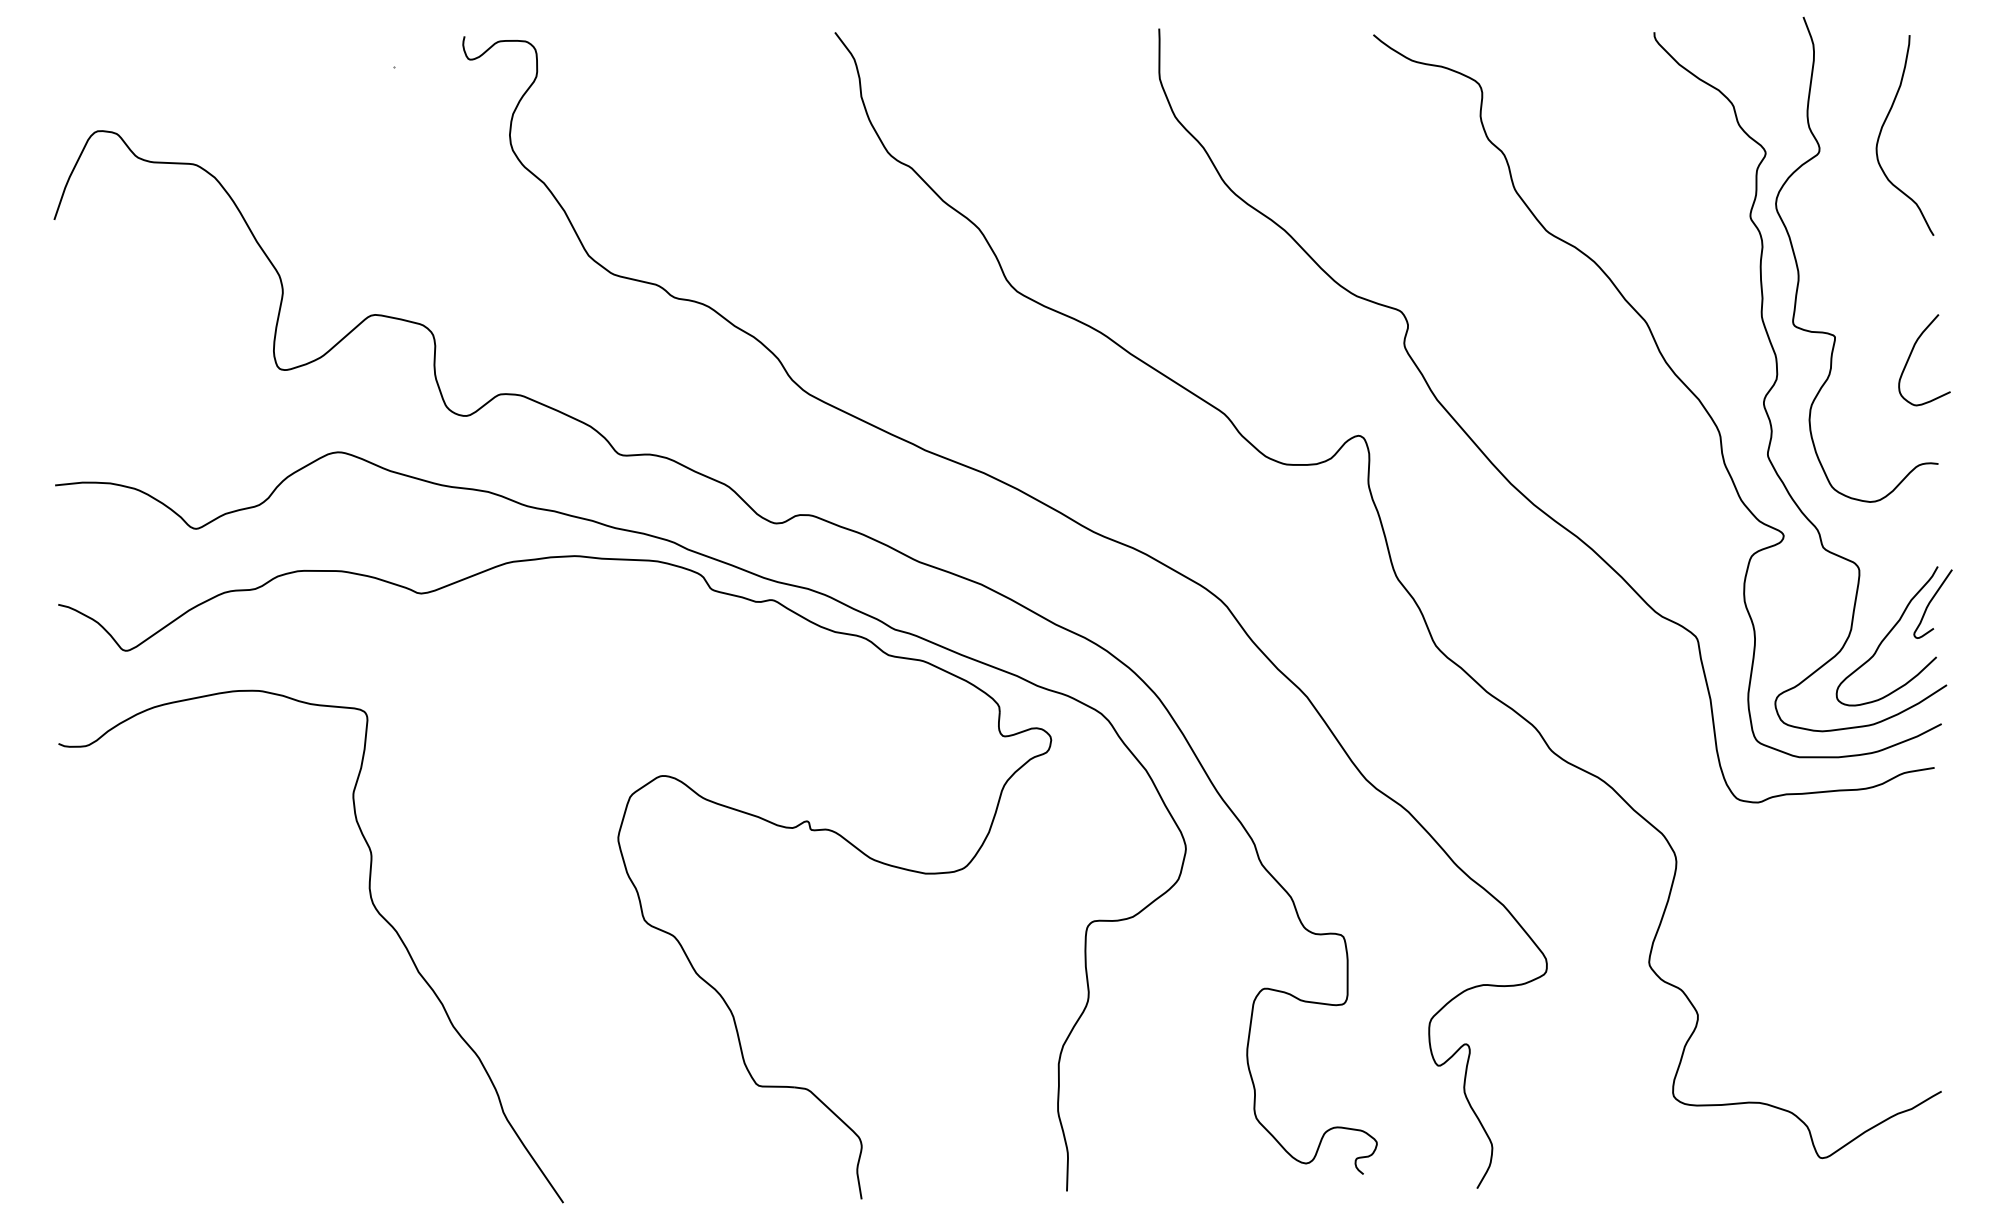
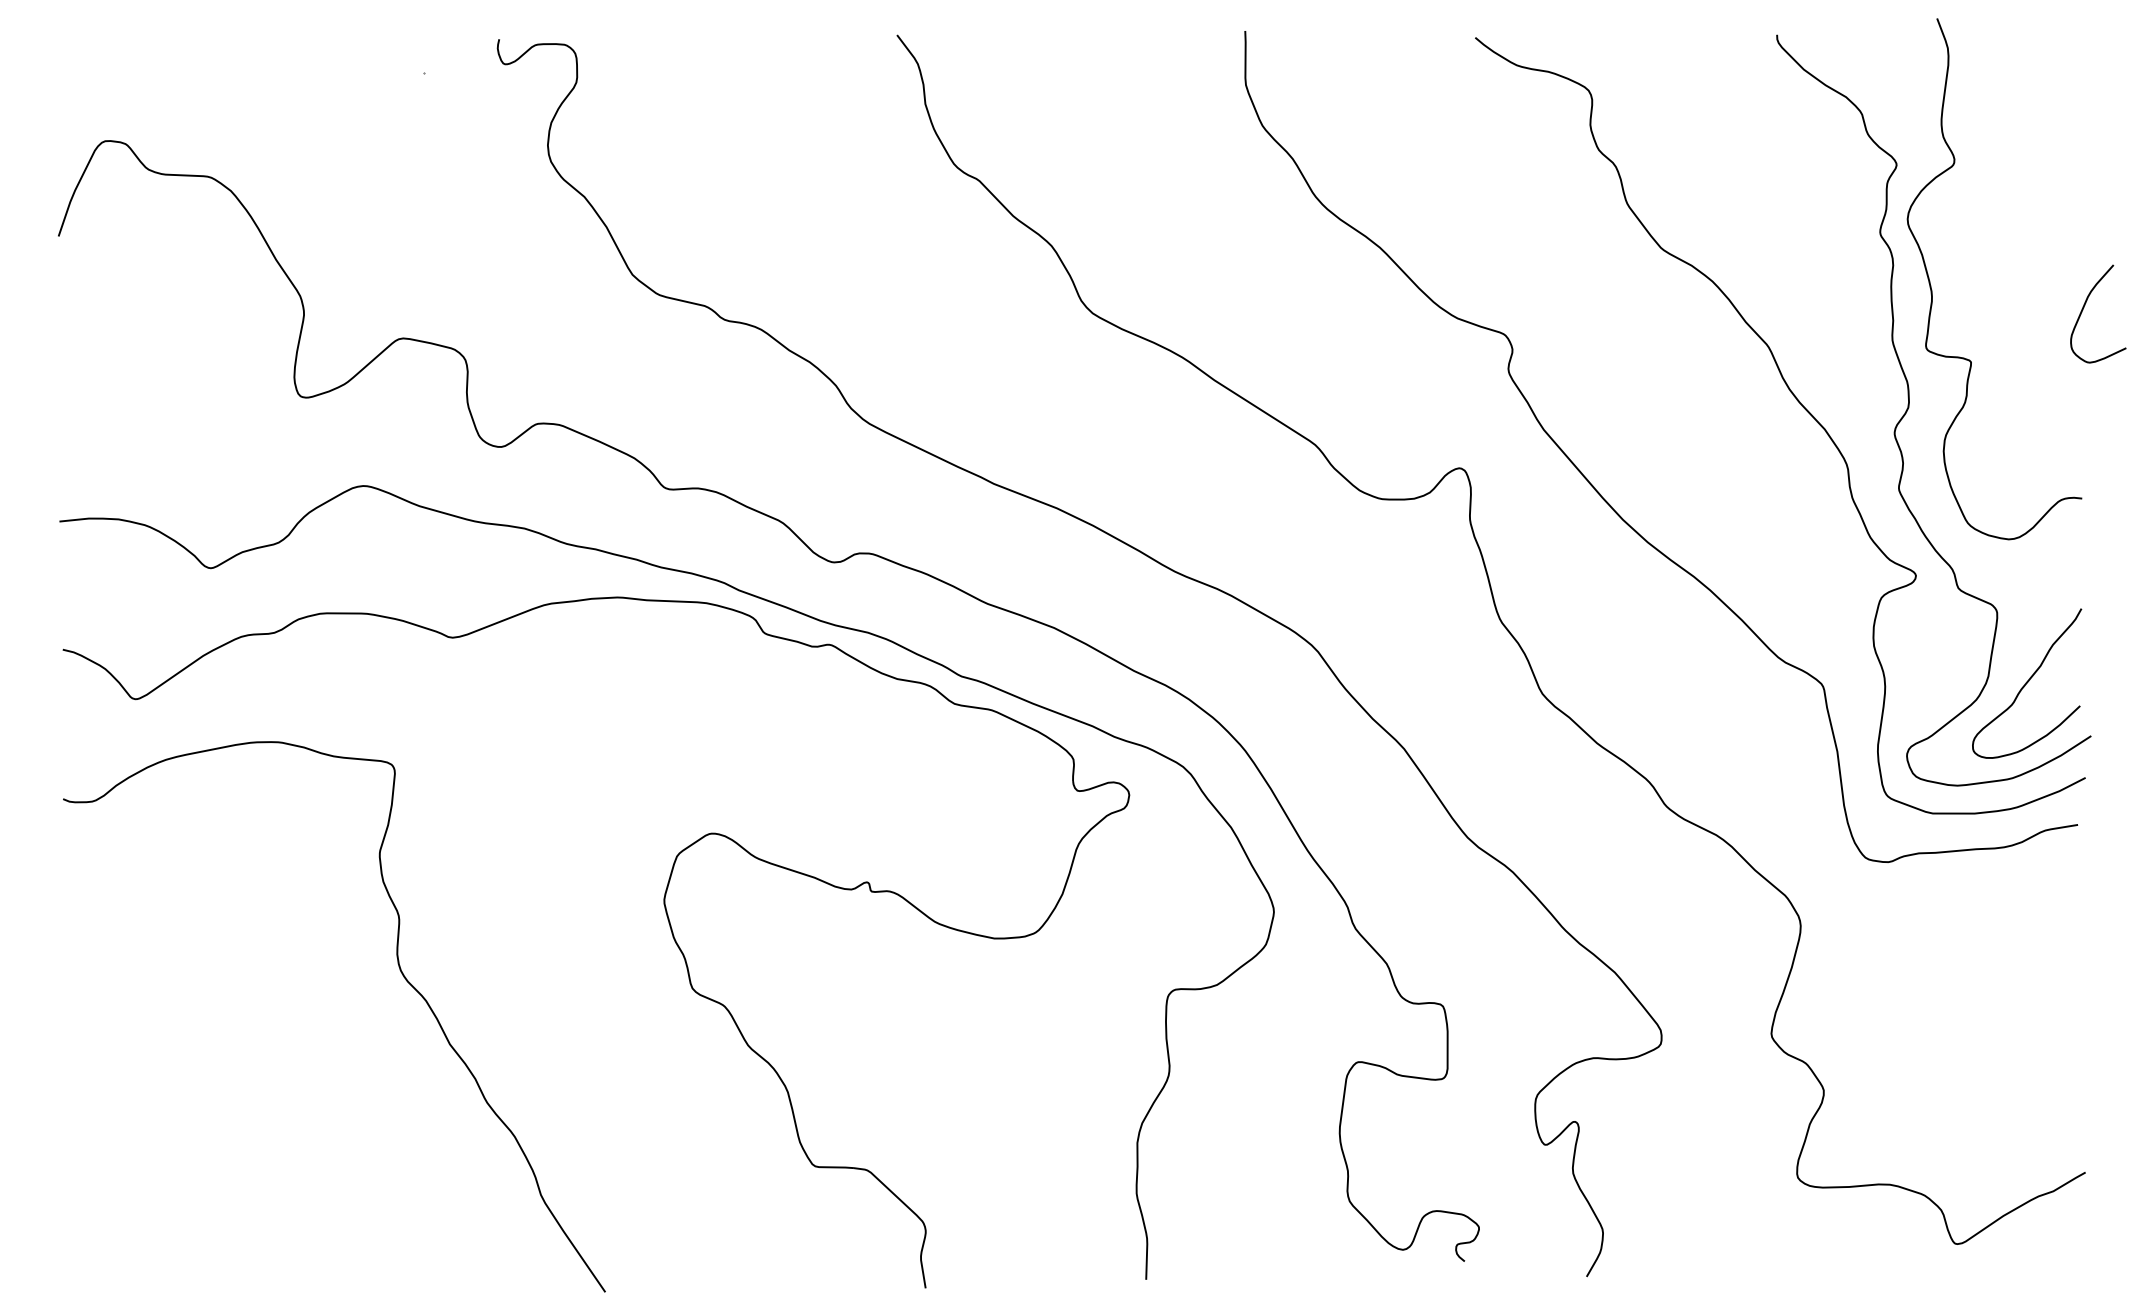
curve: (1882, 129) -> (2022, 139), removed
curve: (1911, 354) -> (2084, 307), moved
curve: (1930, 603) -> (2073, 648), removed

